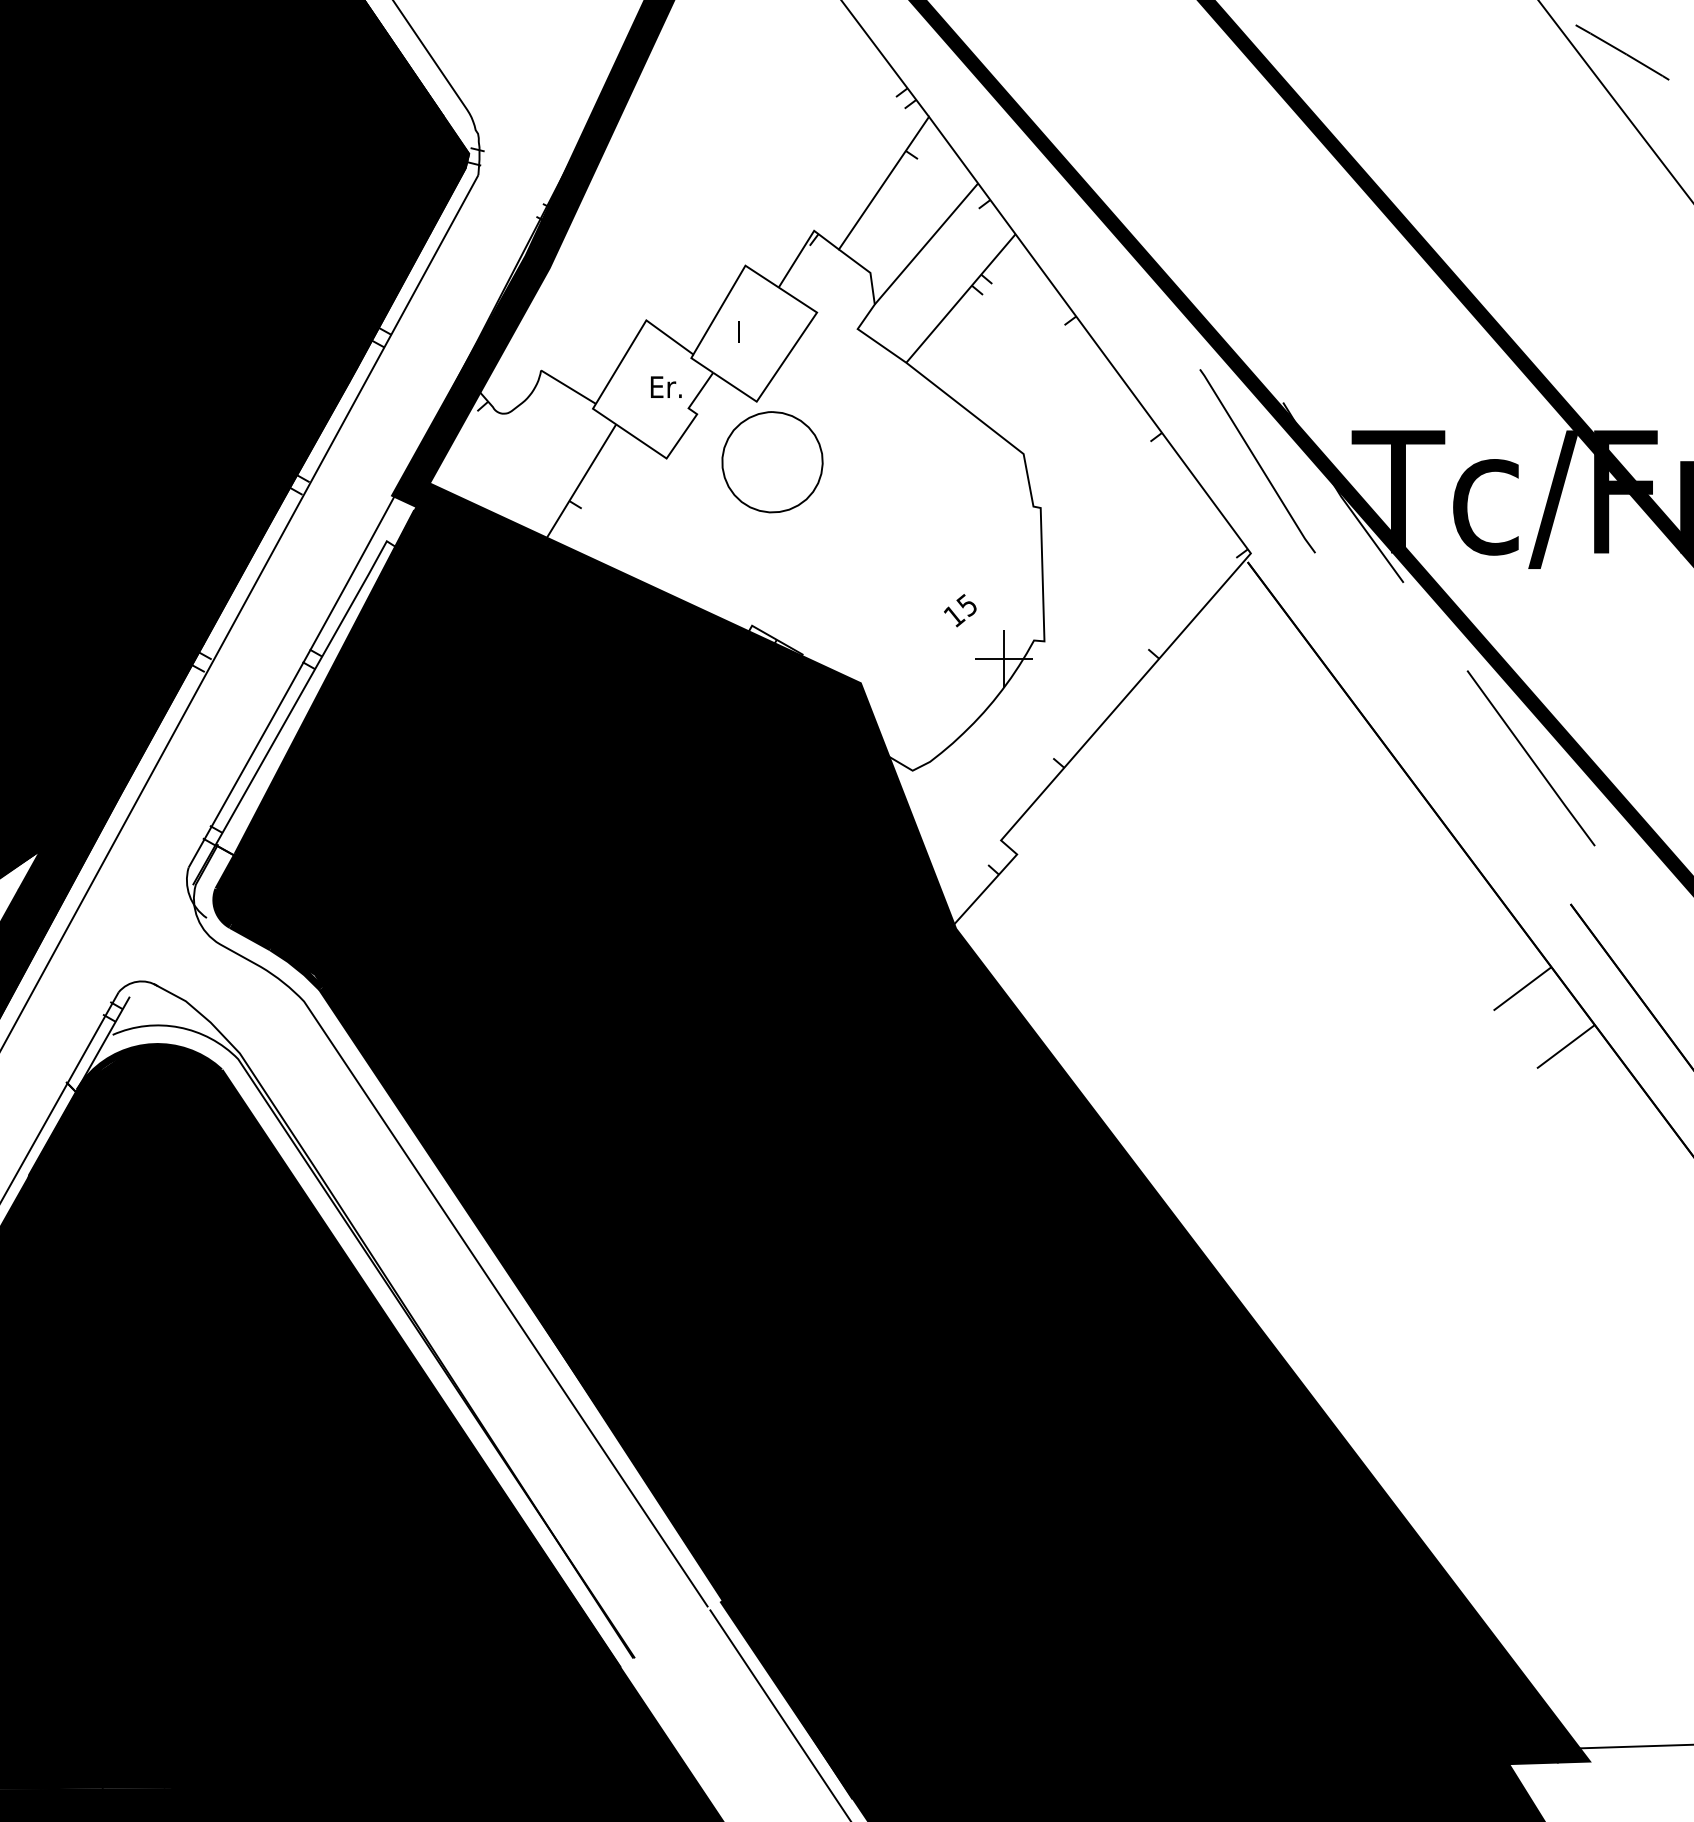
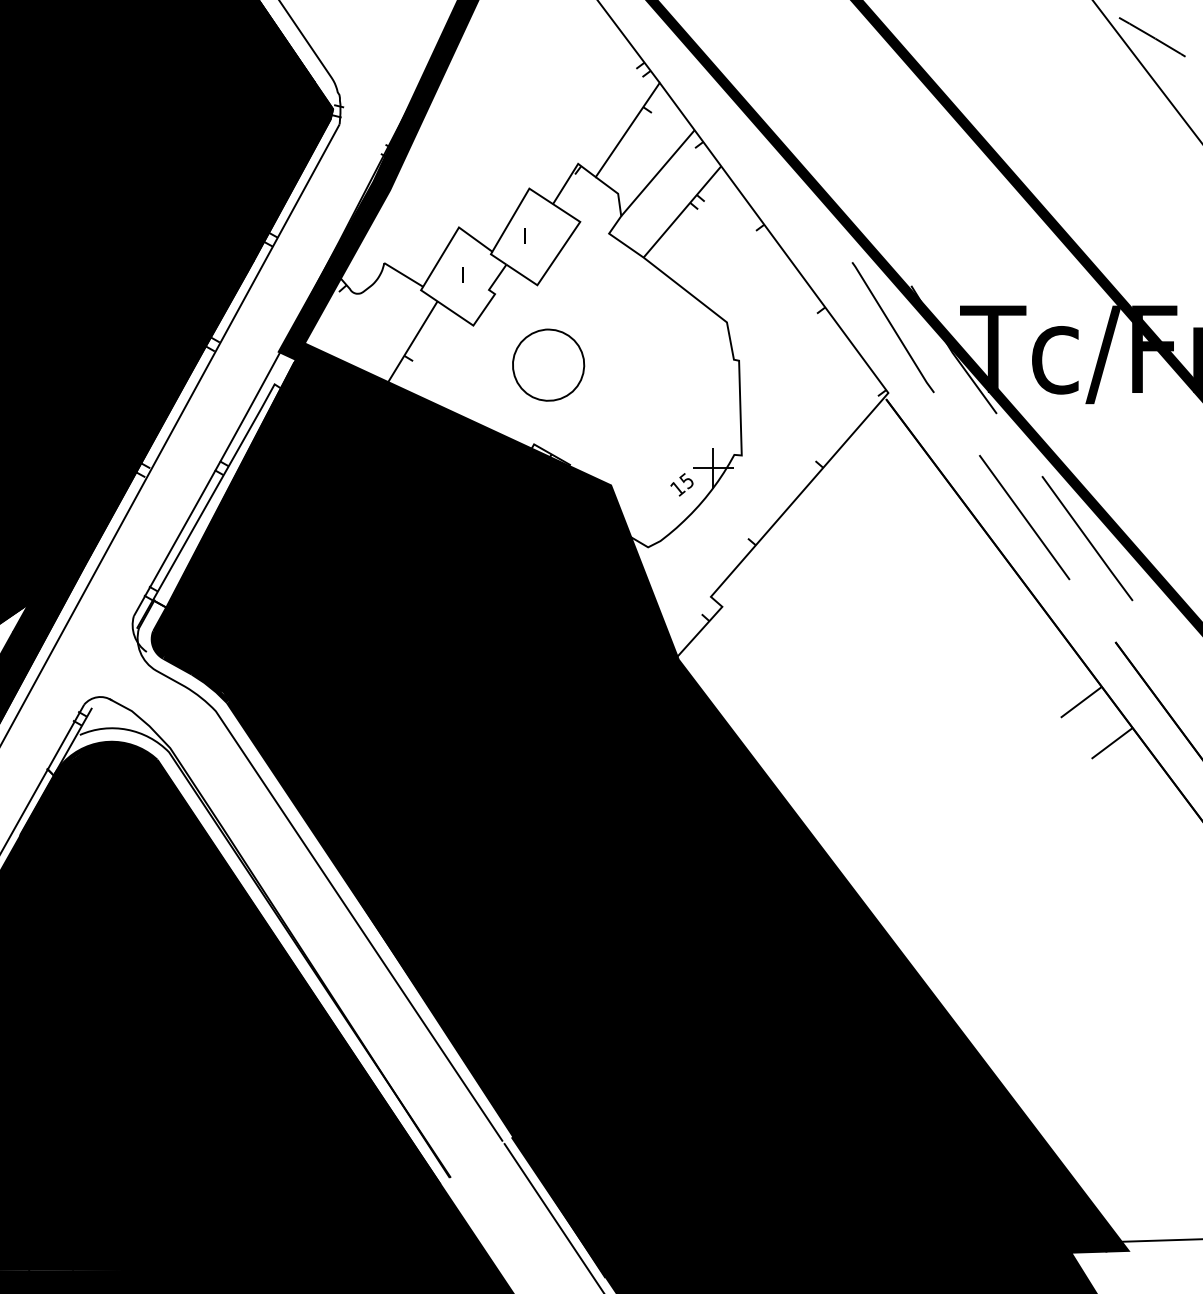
text: (665, 386) -> (472, 274), Er. -> I
part: (772, 462) -> (548, 365), moved
text: (960, 610) -> (682, 484), moved
line: (1442, 728) -> (1024, 517), added

